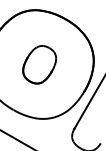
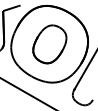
part: (39, 64) -> (49, 44), size x1.43

